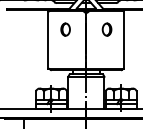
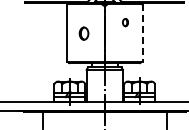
part: (65, 29) -> (83, 33), moved
part: (107, 29) -> (125, 22), size x0.6
line: (124, 40) -> (142, 33), solid -> dashed

